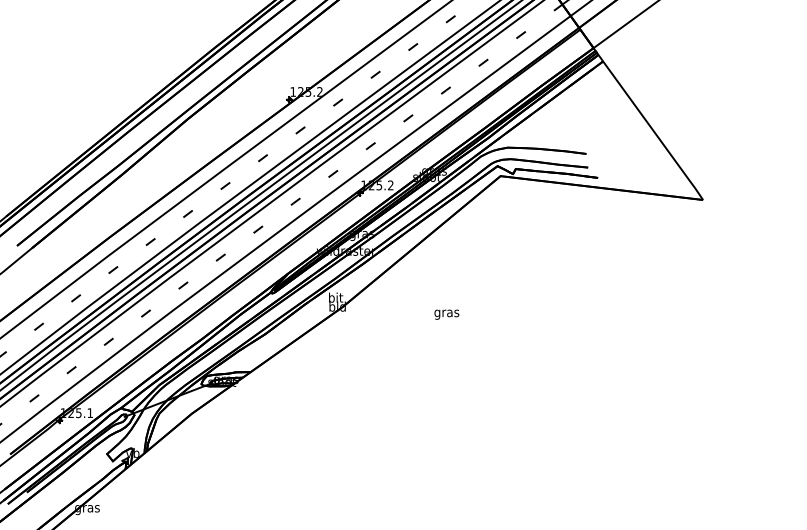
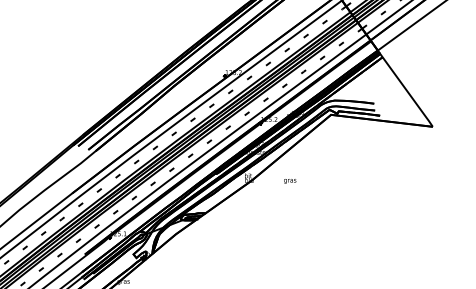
text: (447, 314) -> (290, 181), moved

